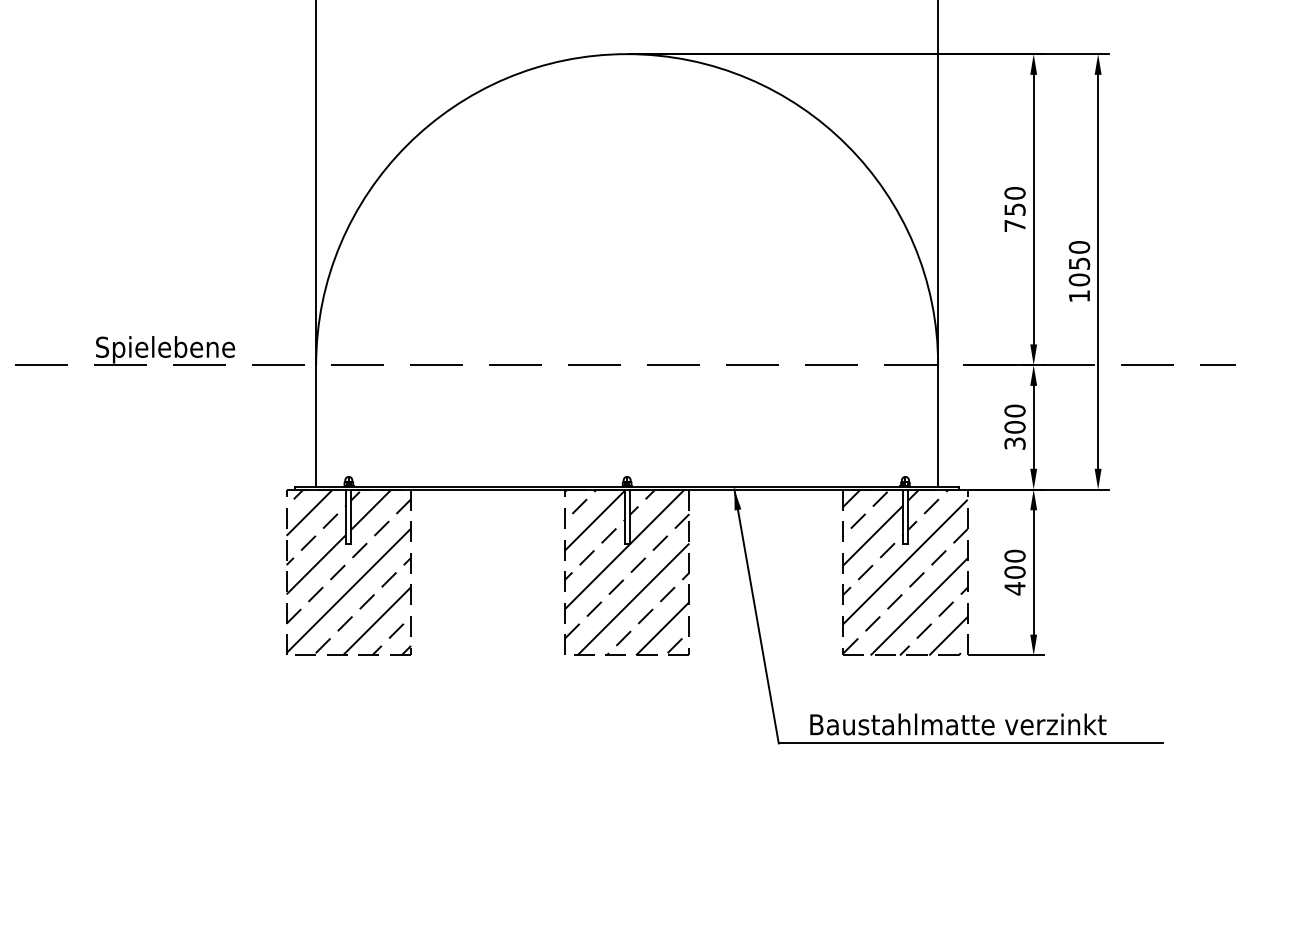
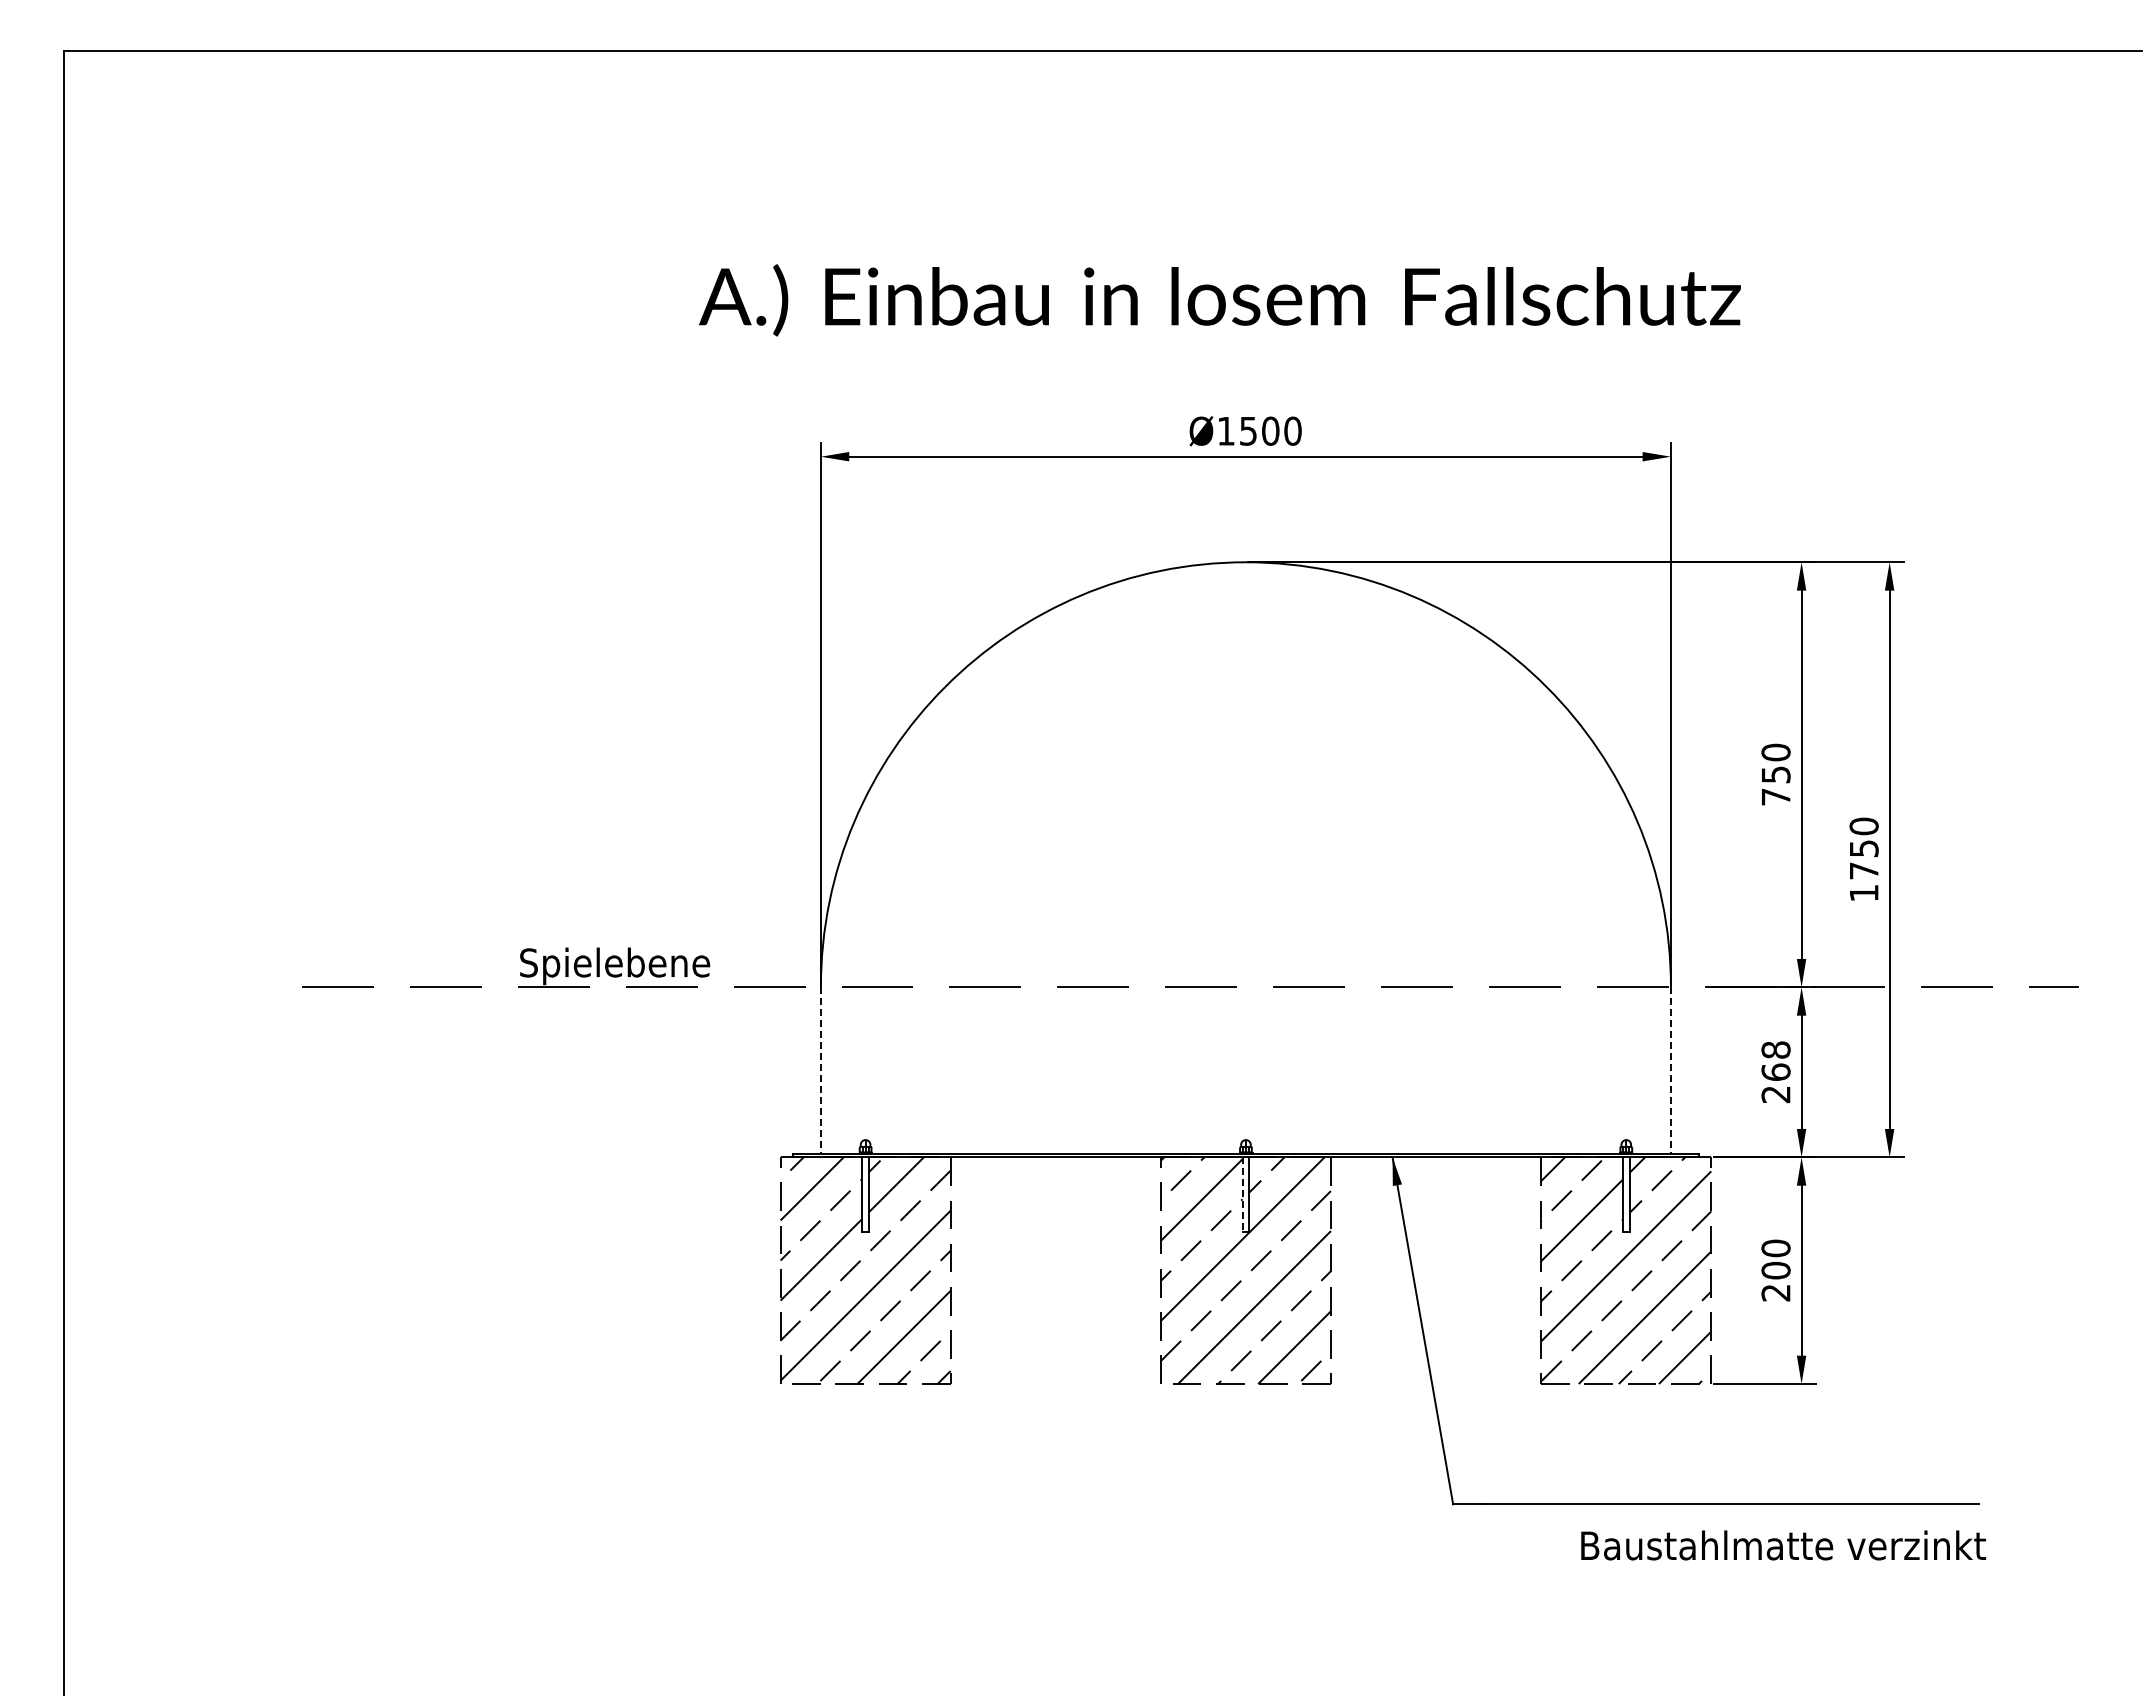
text: (1079, 279) -> (1863, 870), 1050 -> 1750
line: (315, 426) -> (820, 1071), solid -> dashed
line: (937, 426) -> (1670, 1071), solid -> dashed
text: (1014, 427) -> (1775, 1072), 300 -> 268
line: (624, 517) -> (1242, 1195), solid -> dashed
text: (1014, 588) -> (1775, 1292), 400 -> 200
text: (958, 724) -> (1783, 1545), moved

